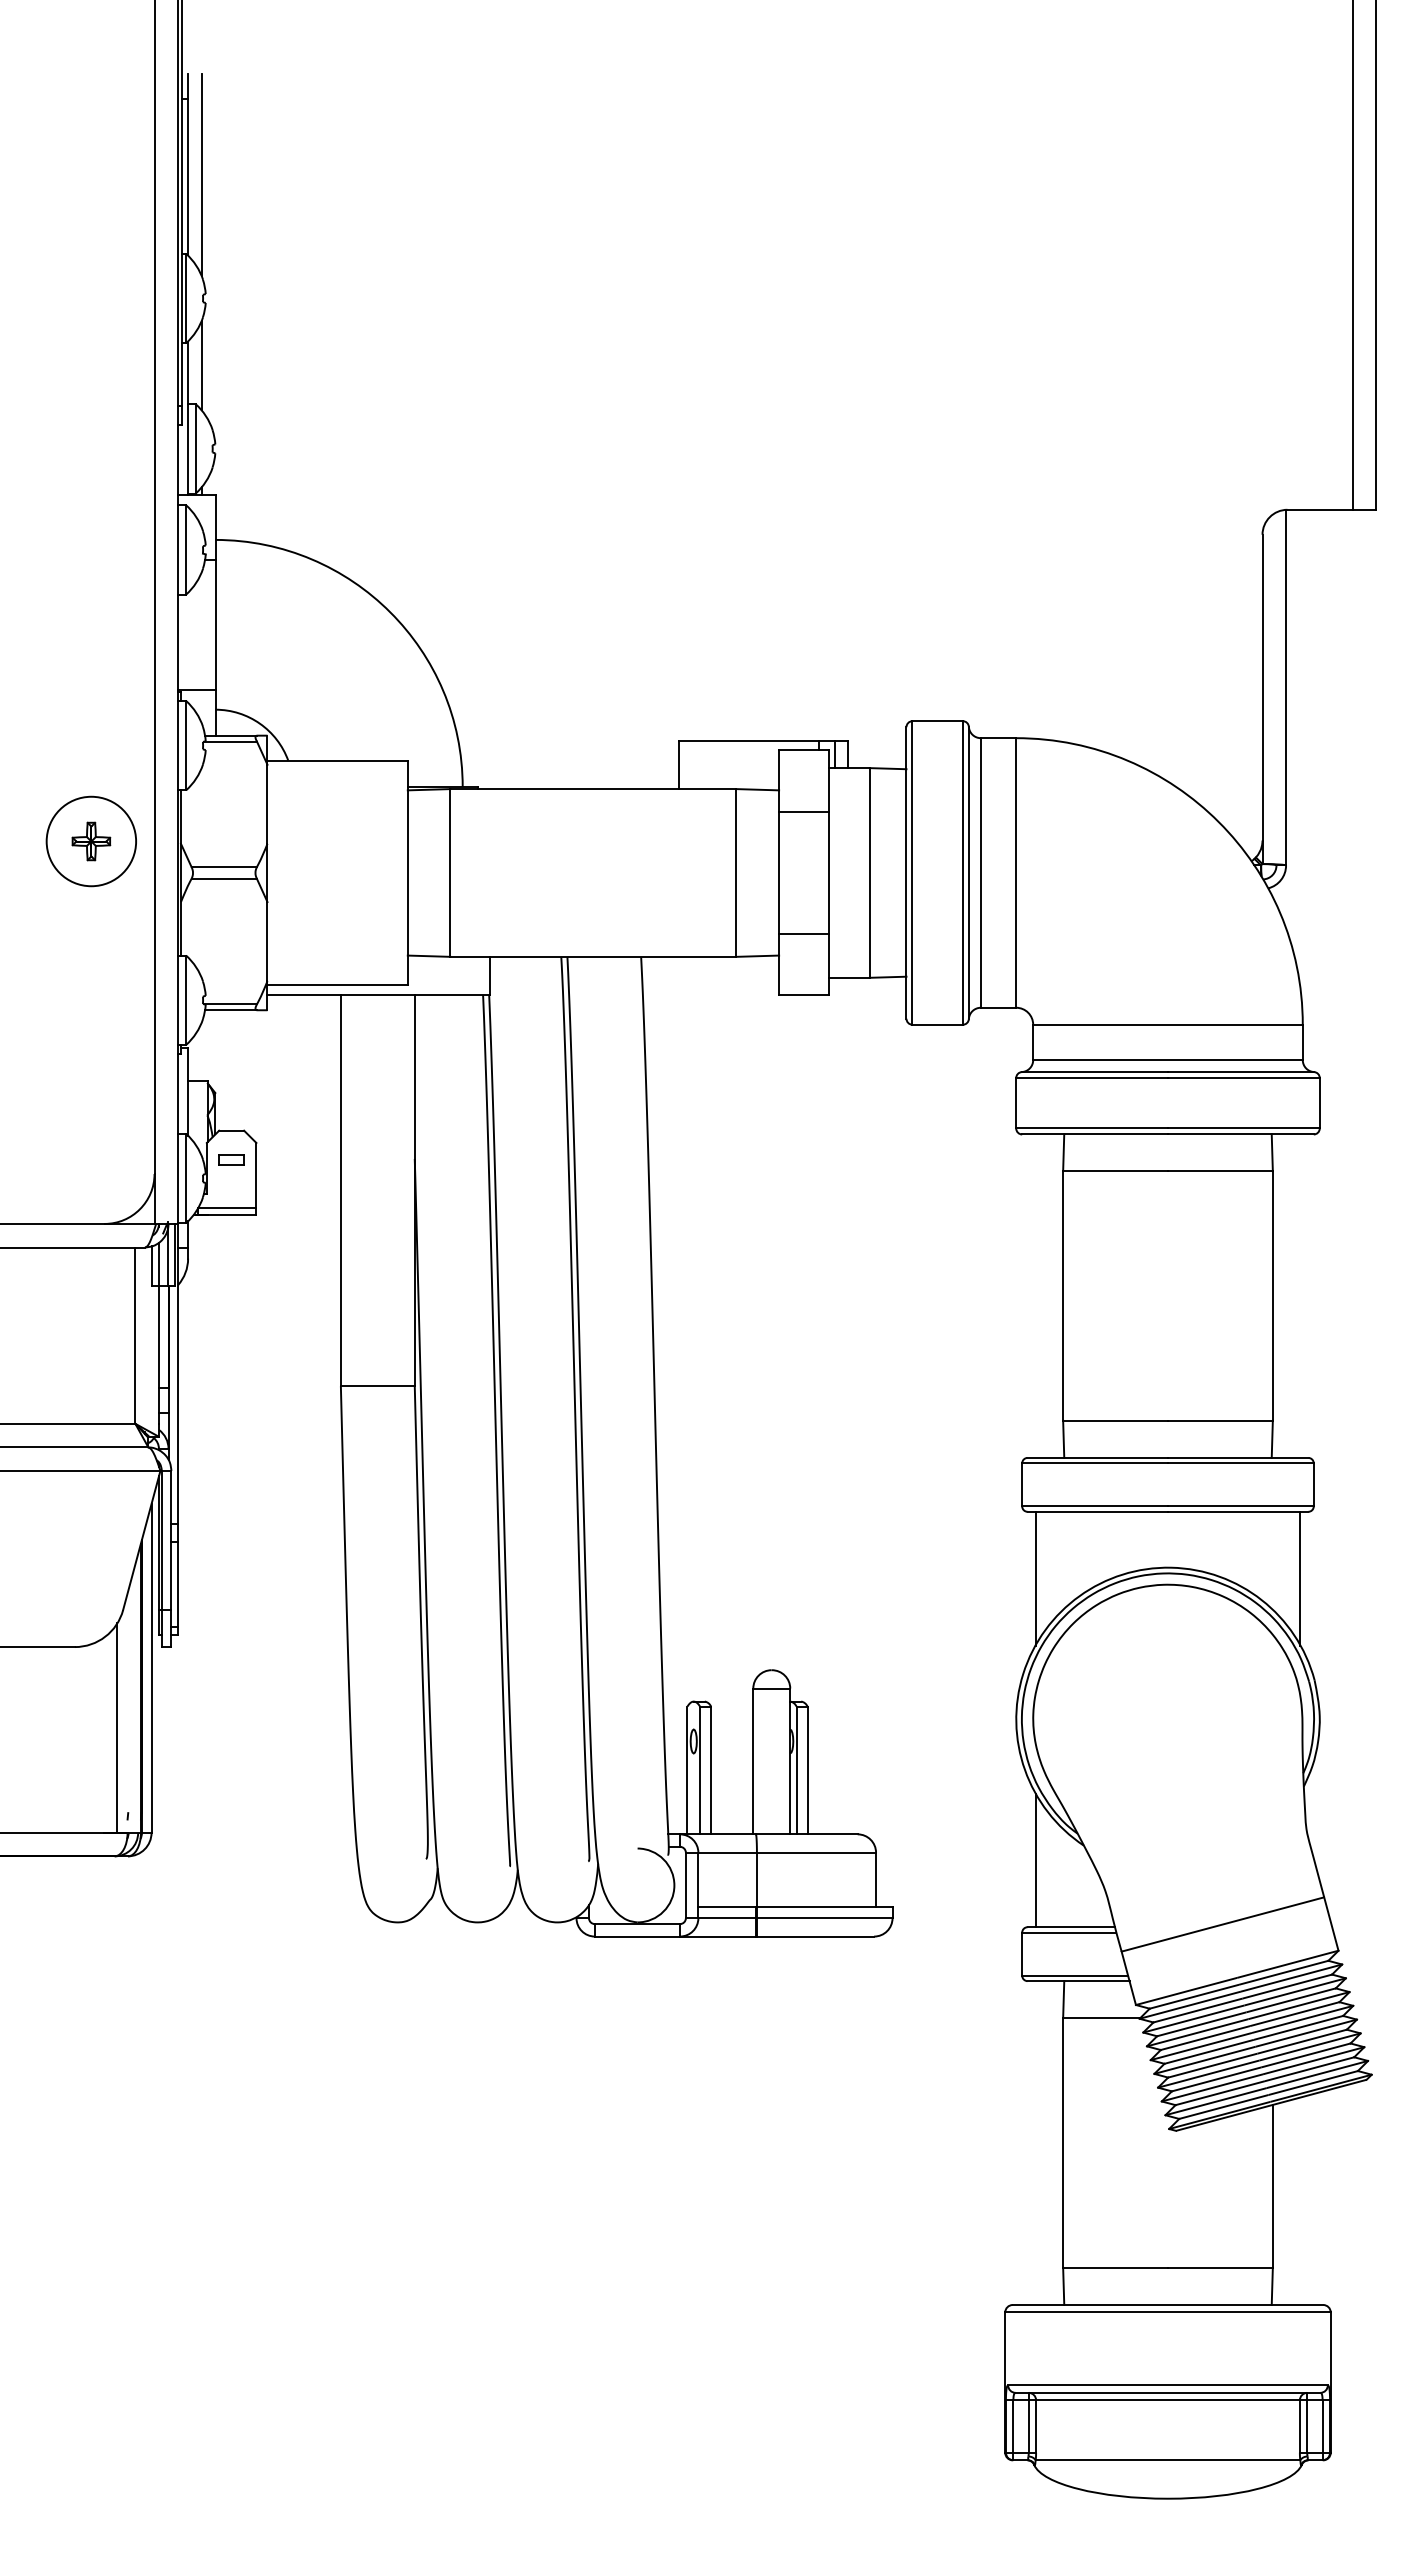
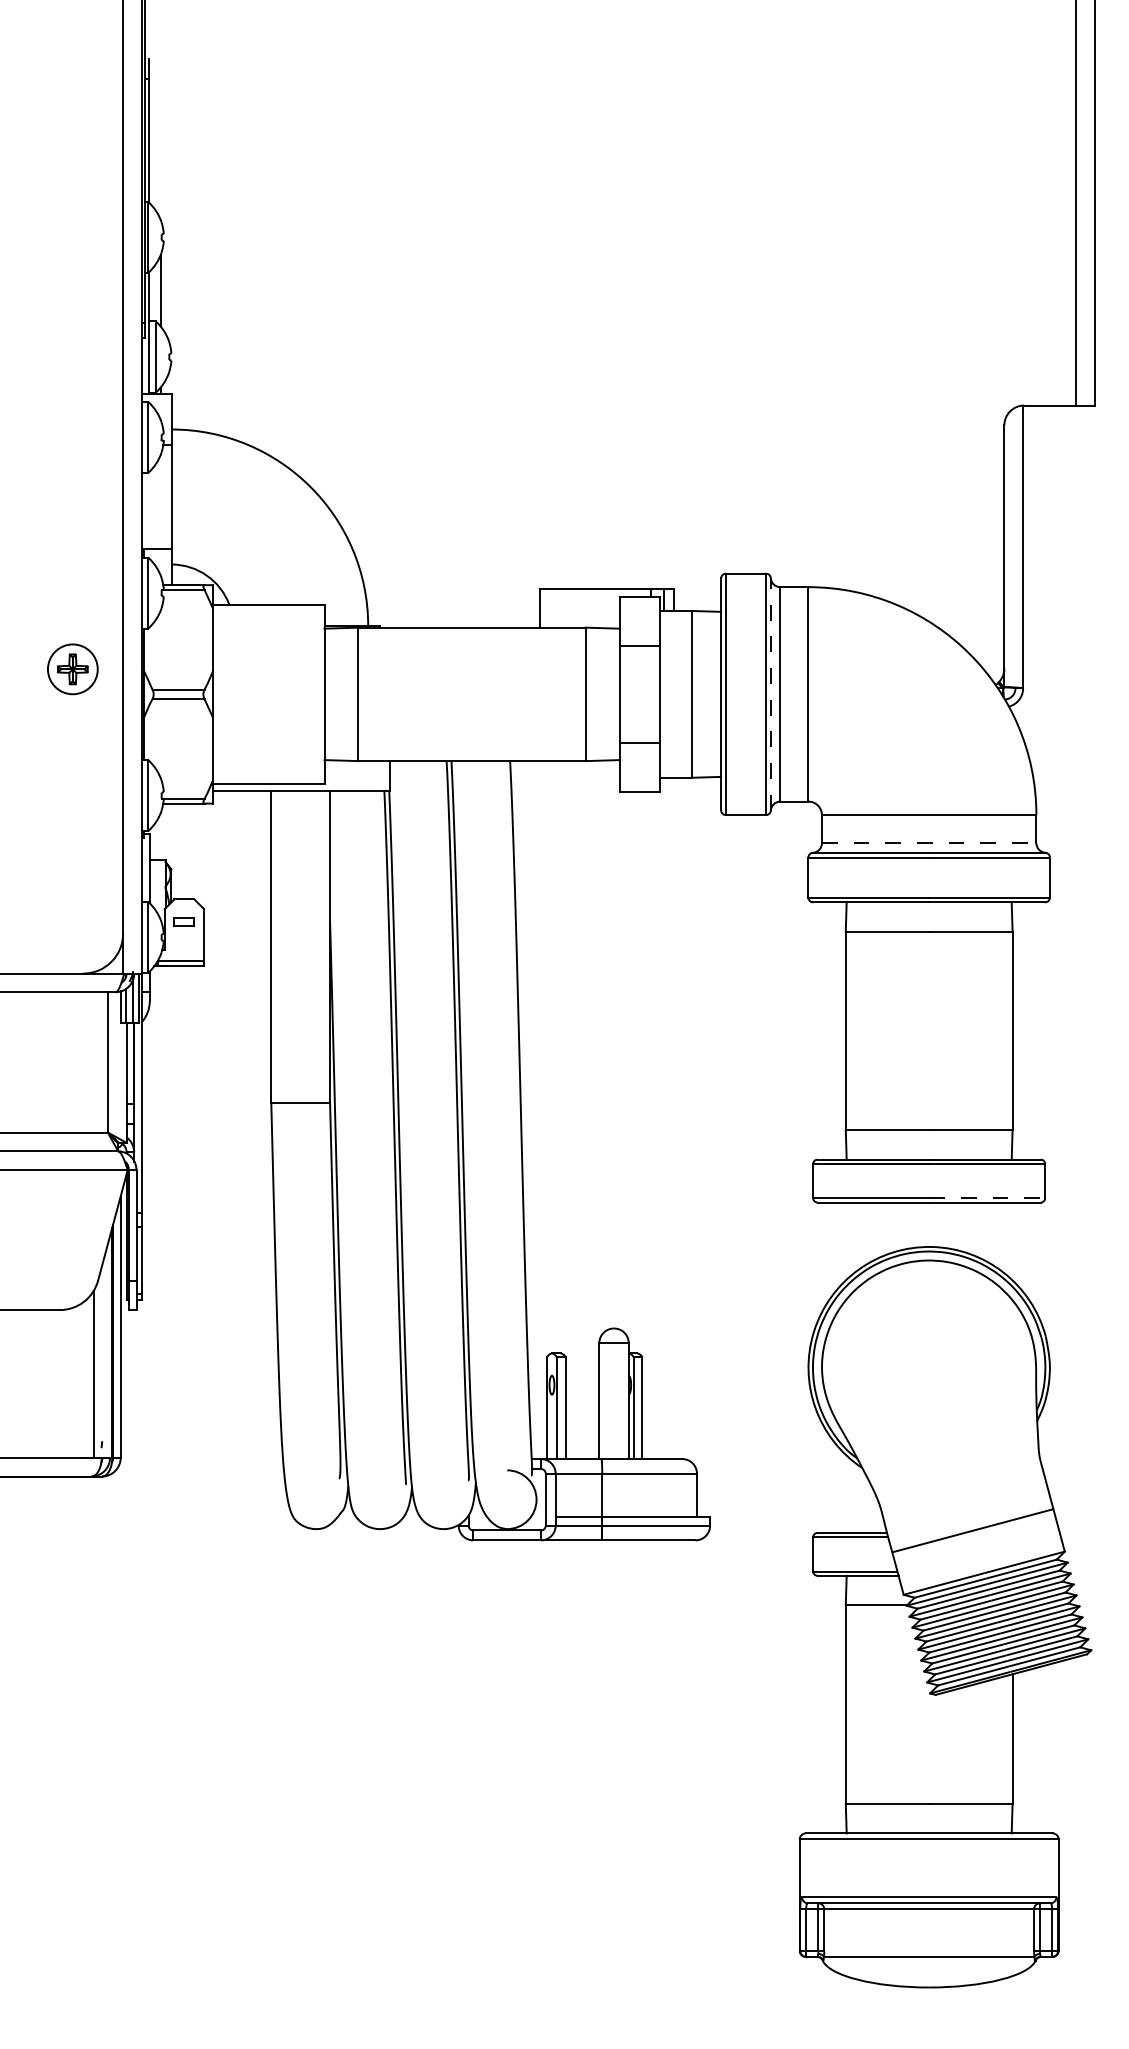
line: (201, 174) -> (160, 138), removed
circle: (91, 841) -> (72, 669), size x0.7
line: (968, 872) -> (770, 694), solid -> dashed
line: (1167, 1060) -> (928, 843), solid -> dashed
line: (1240, 1506) -> (986, 1198), solid -> dashed
line: (1036, 1578) -> (824, 1255), removed
line: (1299, 1578) -> (1033, 1255), removed
line: (1036, 1860) -> (824, 1479), removed

